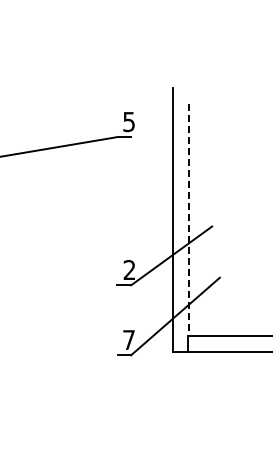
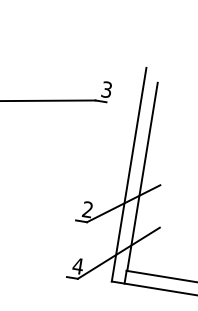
text: (128, 121) -> (106, 89), 5 -> 3
line: (189, 220) -> (142, 177), dashed -> solid
text: (128, 339) -> (77, 265), 7 -> 4

